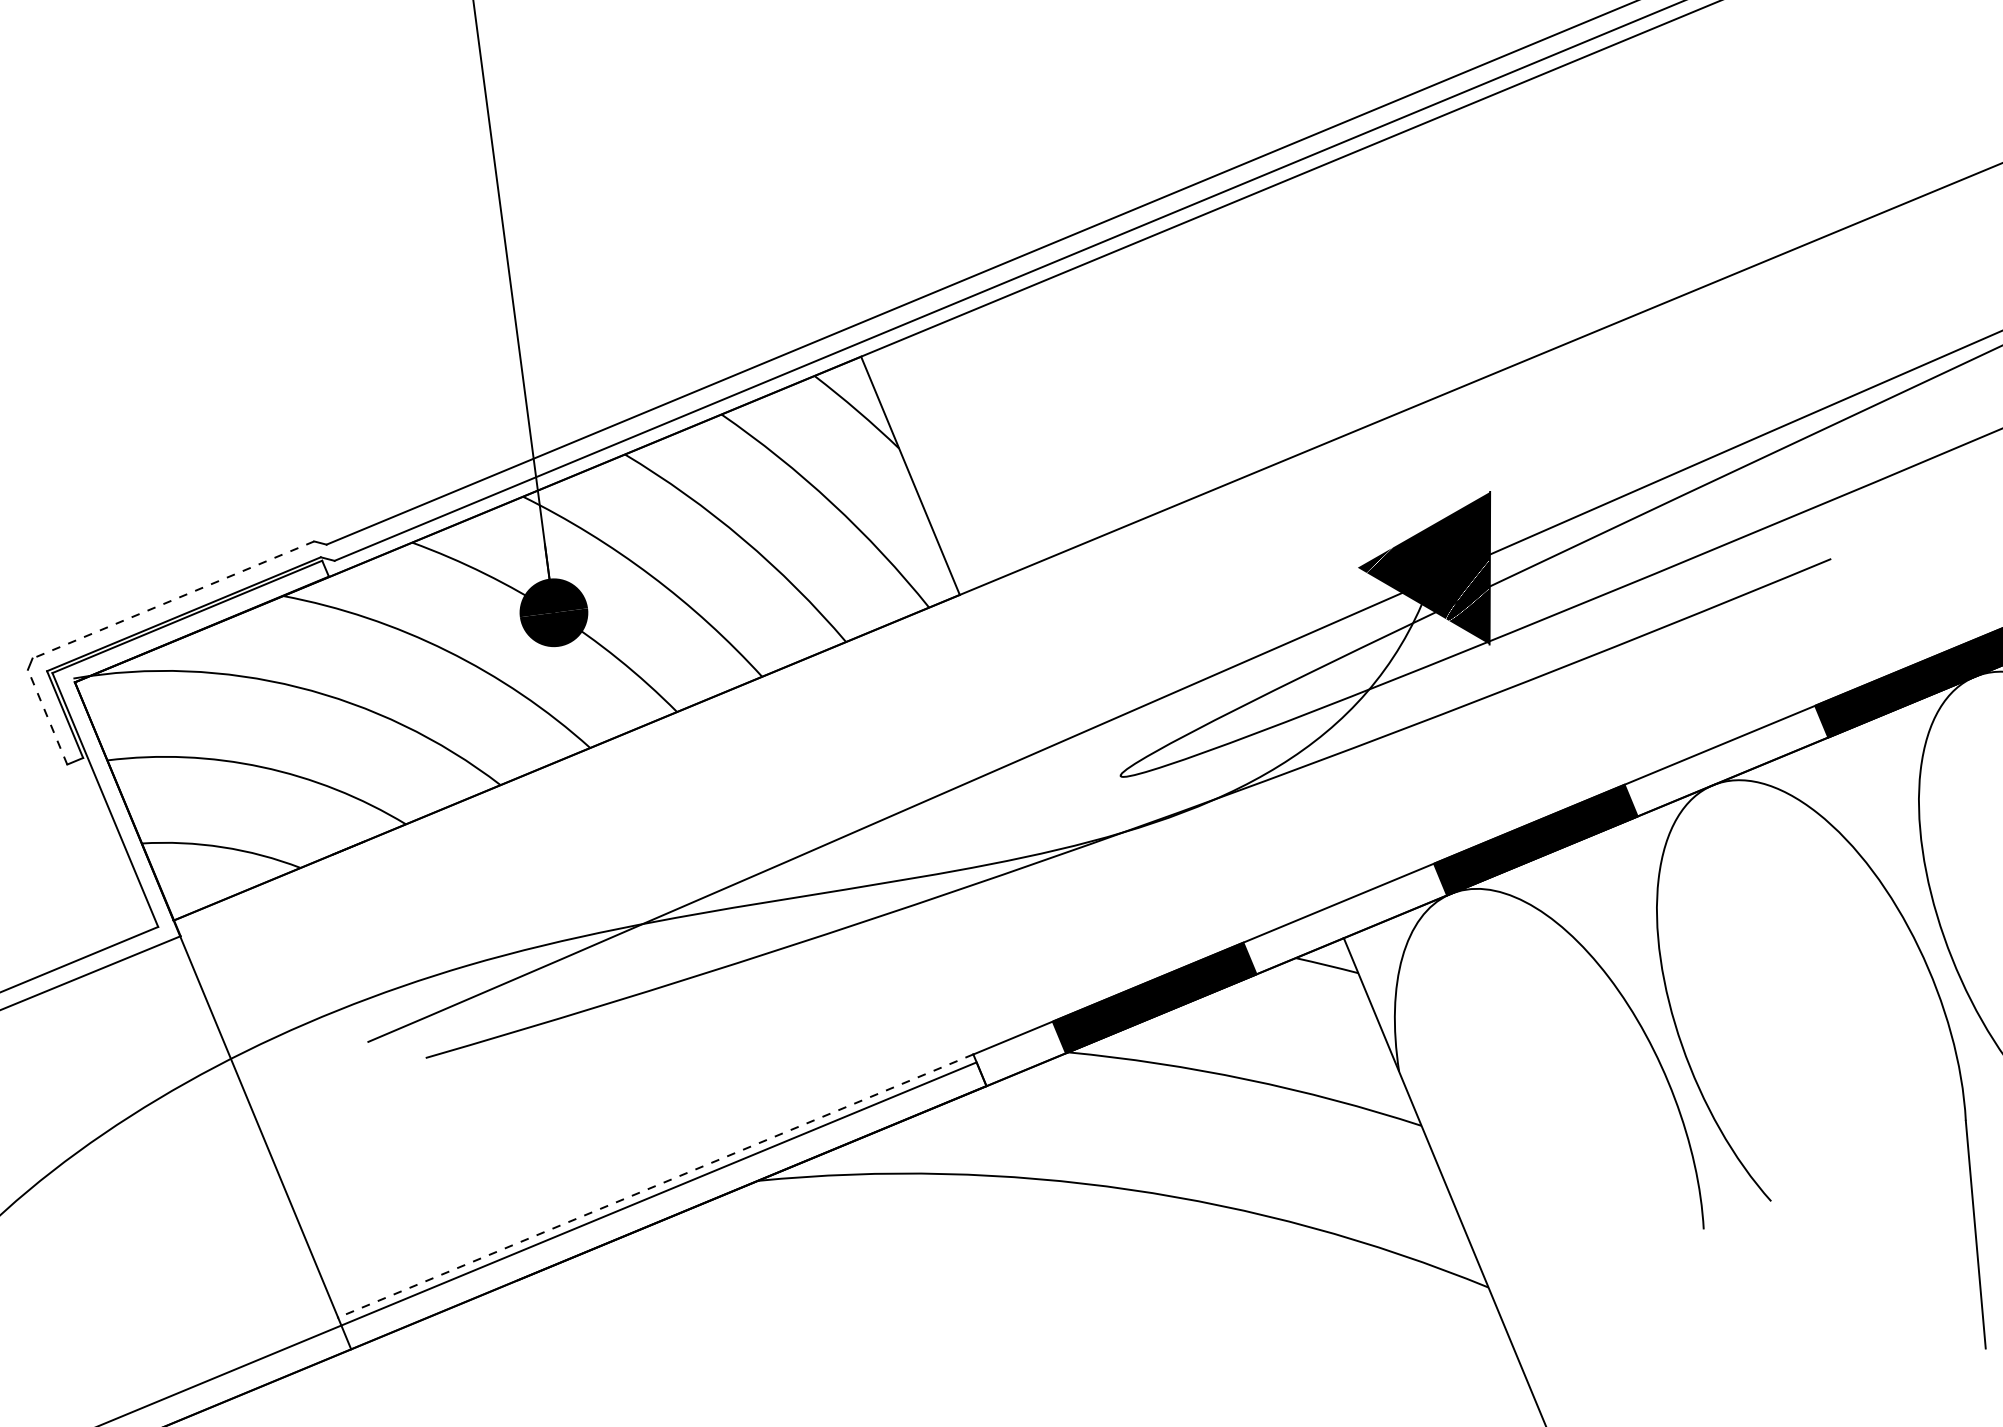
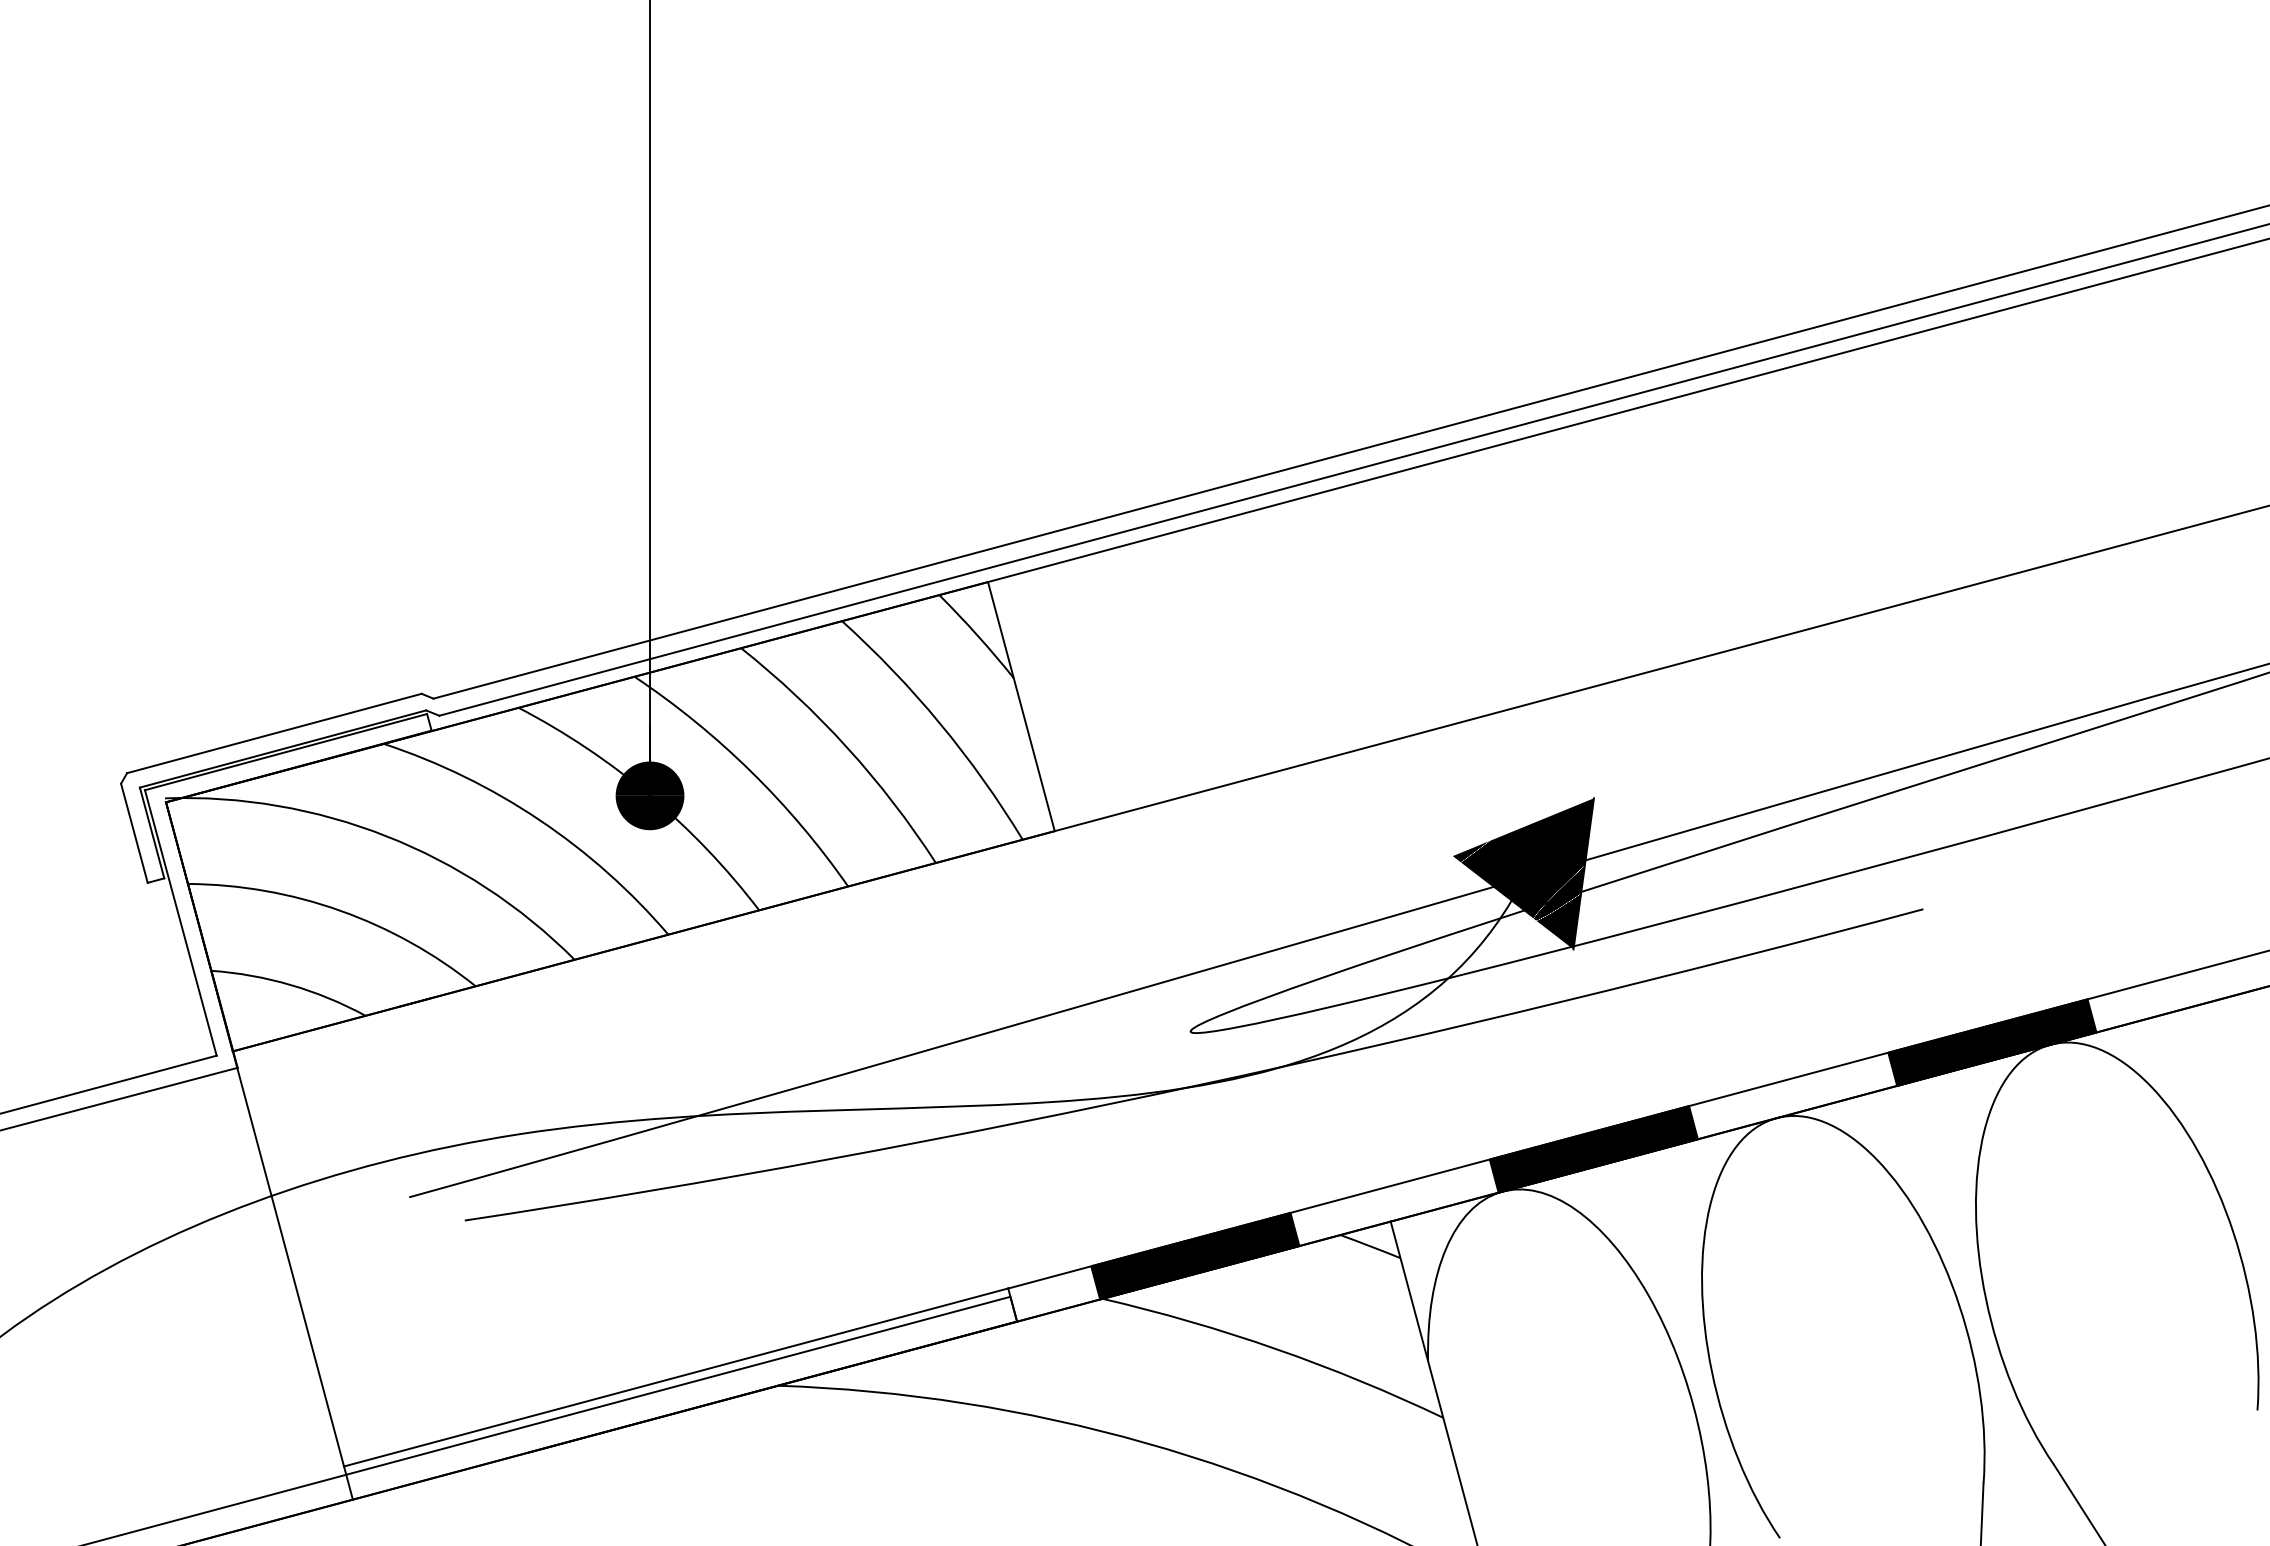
line: (173, 599) -> (274, 733), dashed -> solid
line: (47, 716) -> (134, 832), dashed -> solid
line: (656, 1185) -> (676, 1377), dashed -> solid

